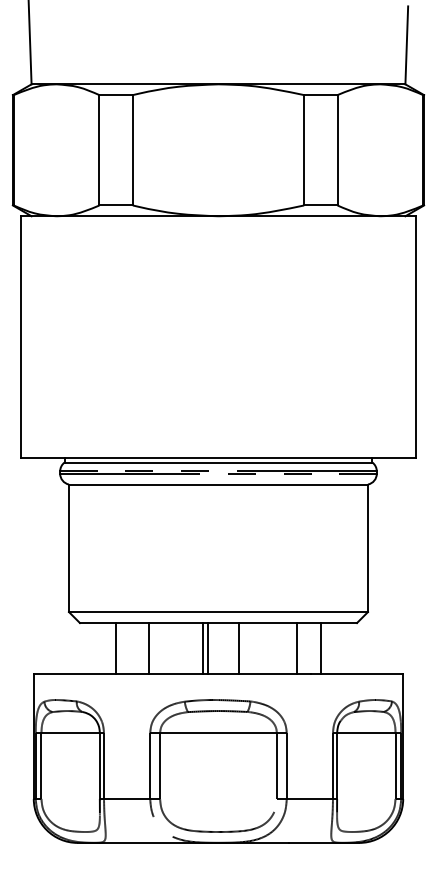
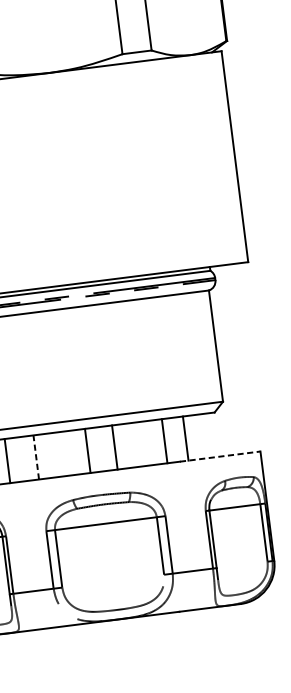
line: (149, 647) -> (36, 456), solid -> dashed
line: (203, 648) -> (83, 451), removed
line: (357, 673) -> (220, 456), solid -> dashed

